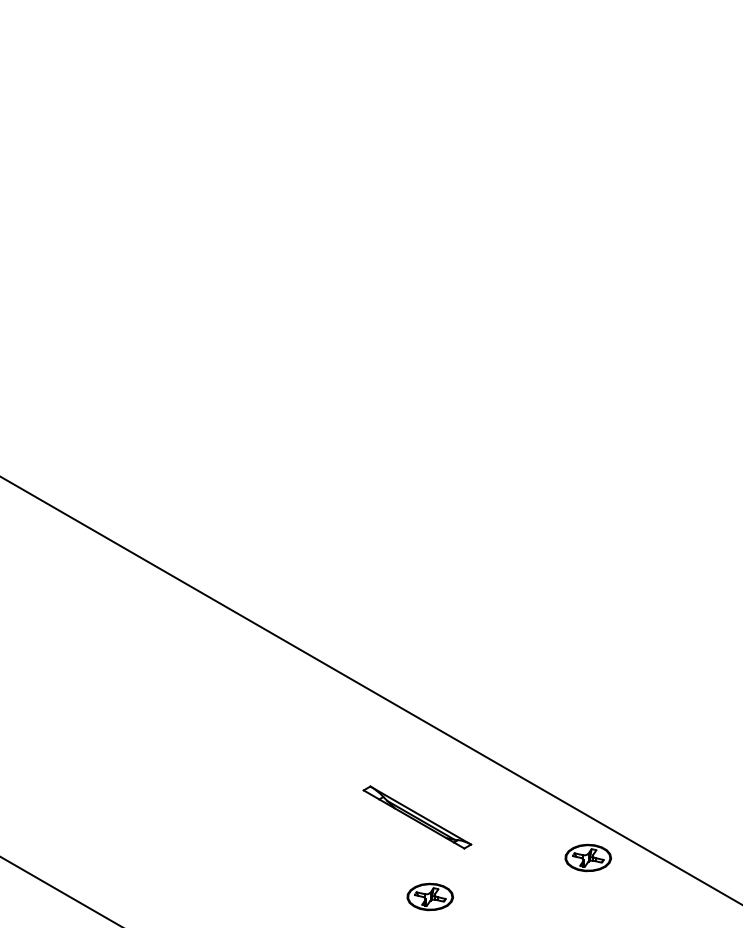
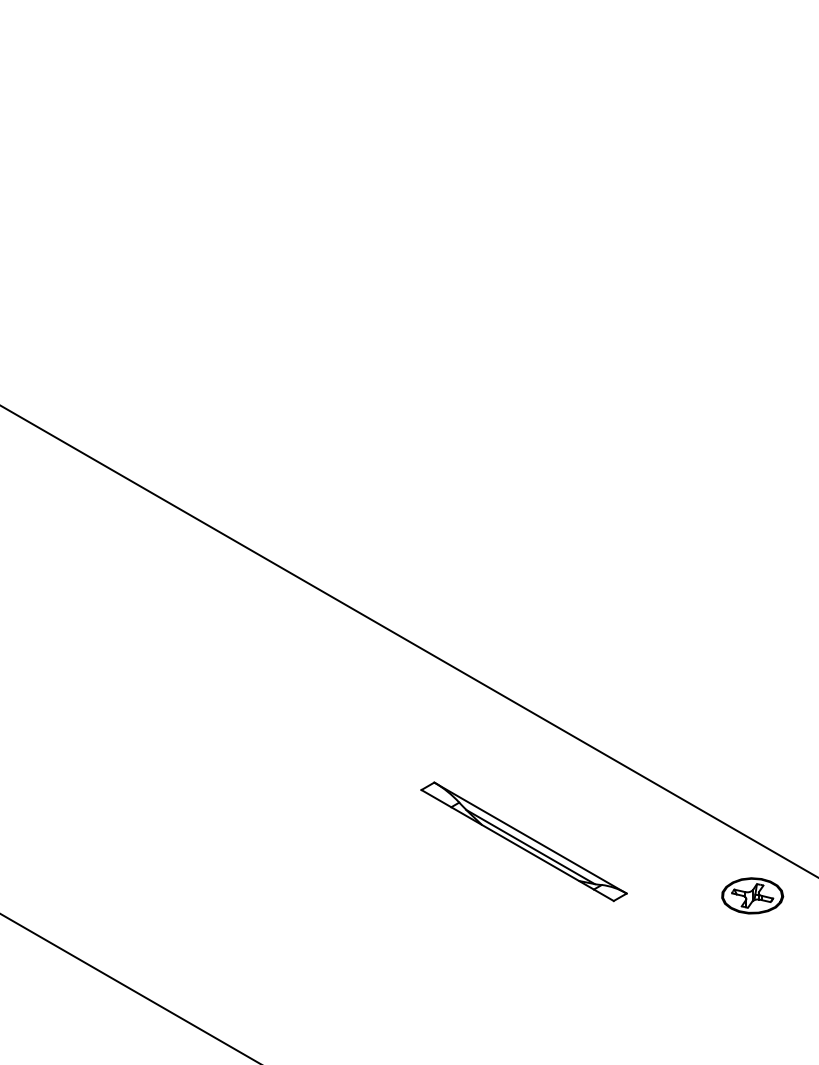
part: (417, 817) -> (524, 841), size x1.43
part: (430, 896) -> (541, 947), removed

